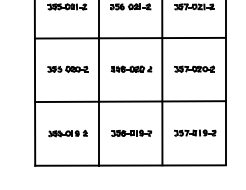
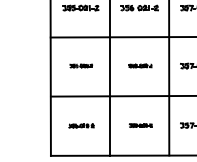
part: (67, 68) -> (80, 65), size x0.6
part: (131, 68) -> (140, 65), size x0.6
part: (131, 132) -> (140, 124), size x0.6
part: (67, 133) -> (80, 125), size x0.7

